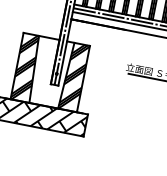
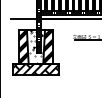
line: (38, 12) -> (24, 18), added
hatch: (51, 71) -> (36, 46), added

